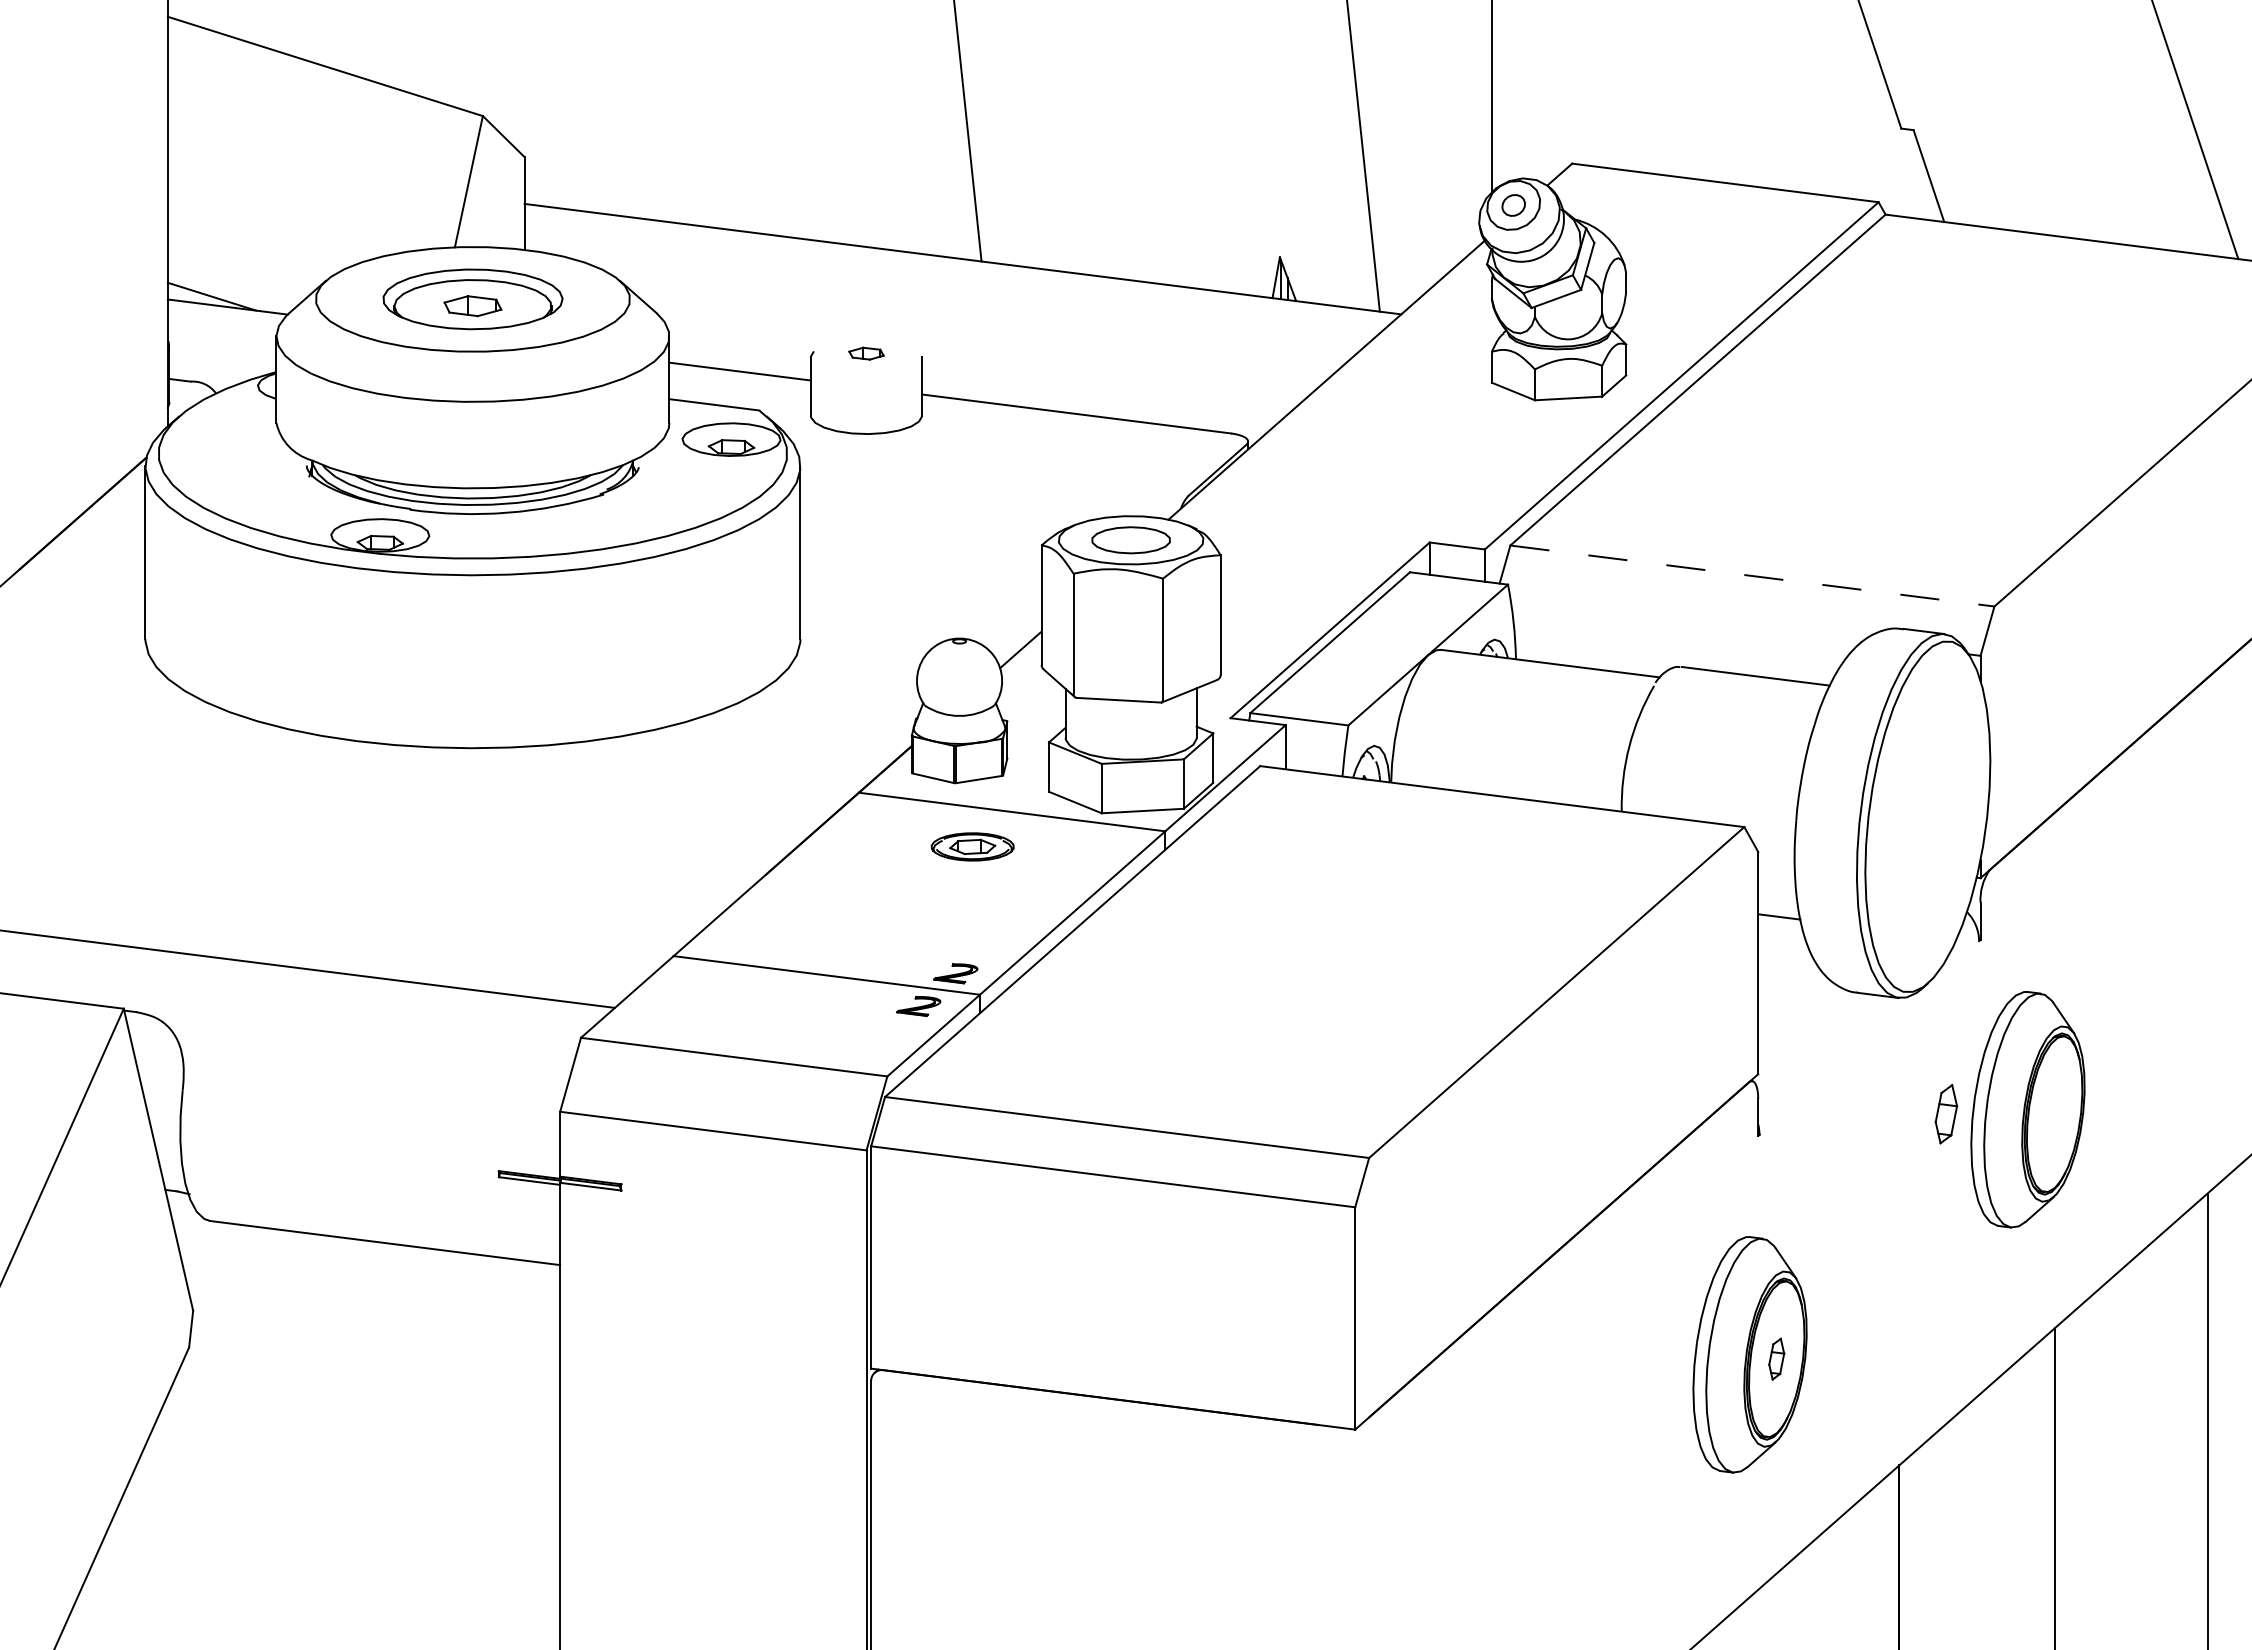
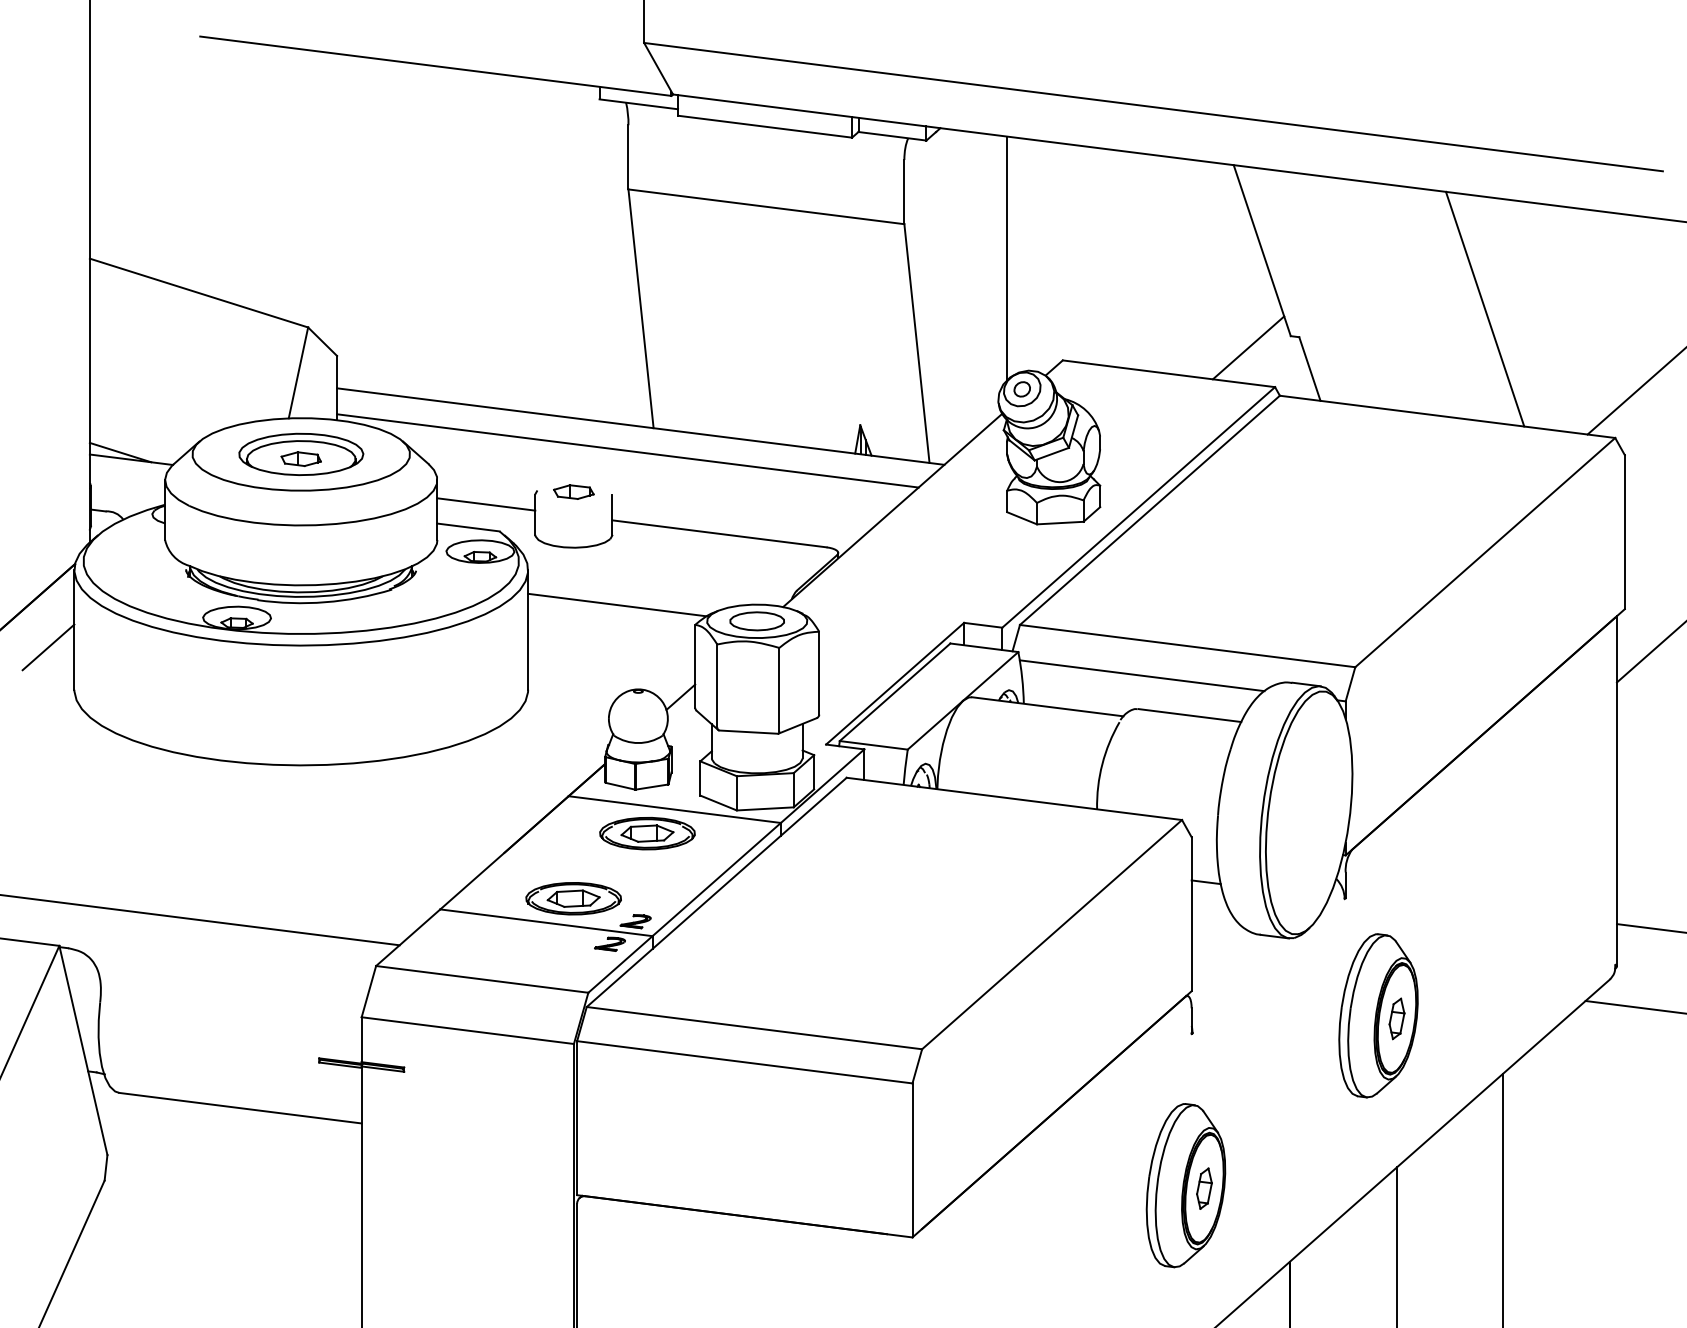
line: (1840, 144) -> (1248, 347), added
line: (943, 293) -> (627, 450), added
part: (865, 352) -> (573, 491), size x1.67
line: (930, 515) -> (618, 604), added
line: (1752, 576) -> (1187, 646), dashed -> solid
line: (108, 578) -> (48, 647), added
line: (1685, 618) -> (1141, 675), added
part: (972, 846) -> (647, 833), size x1.67
part: (865, 940) -> (573, 898), added
part: (1945, 1113) -> (1396, 1018), moved
part: (1776, 1358) -> (1204, 1188), size x1.43

